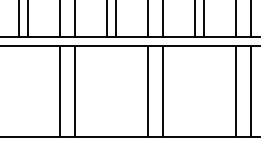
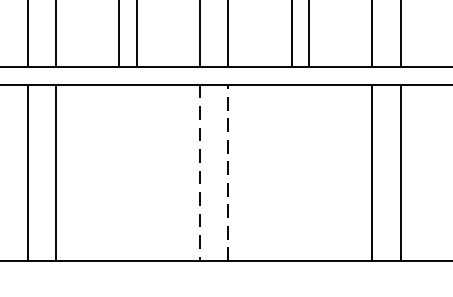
line: (162, 90) -> (227, 171), solid -> dashed
line: (148, 91) -> (200, 172), solid -> dashed

